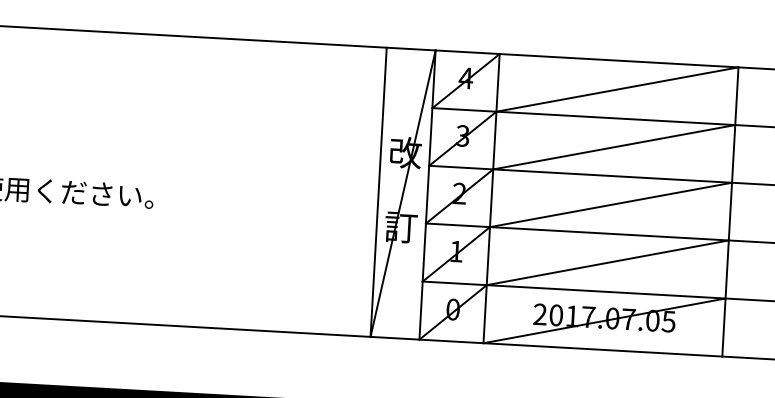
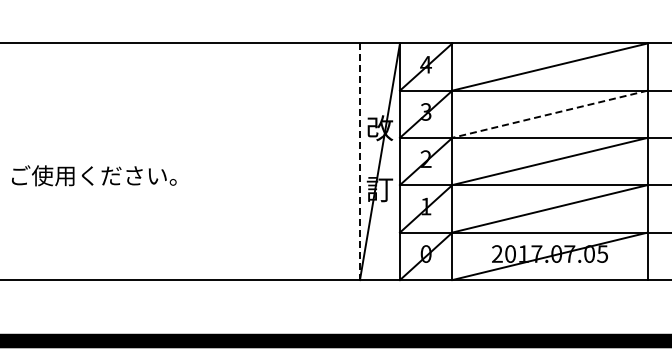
line: (614, 147) -> (550, 114), solid -> dashed
line: (378, 193) -> (359, 162), solid -> dashed

